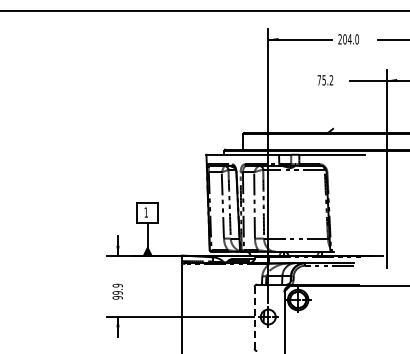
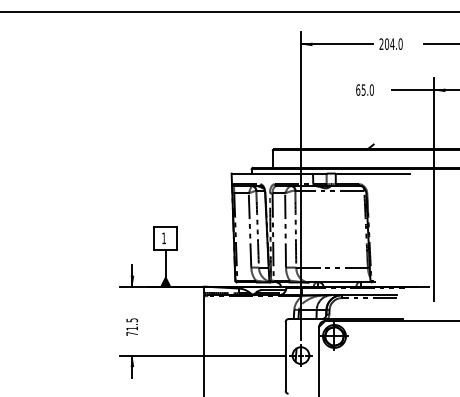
text: (325, 80) -> (365, 90), 75.2 -> 65.0
text: (117, 291) -> (131, 326), 99.9 -> 71.5
line: (254, 317) -> (285, 356), dashed -> solid

